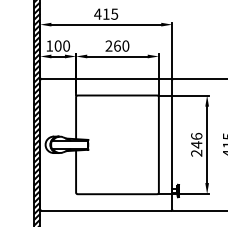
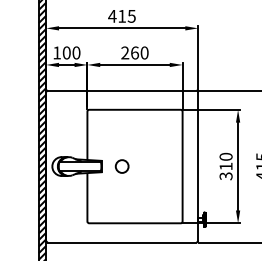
circle: (105, 144) -> (121, 166), added
text: (196, 144) -> (225, 166), 246 -> 310

